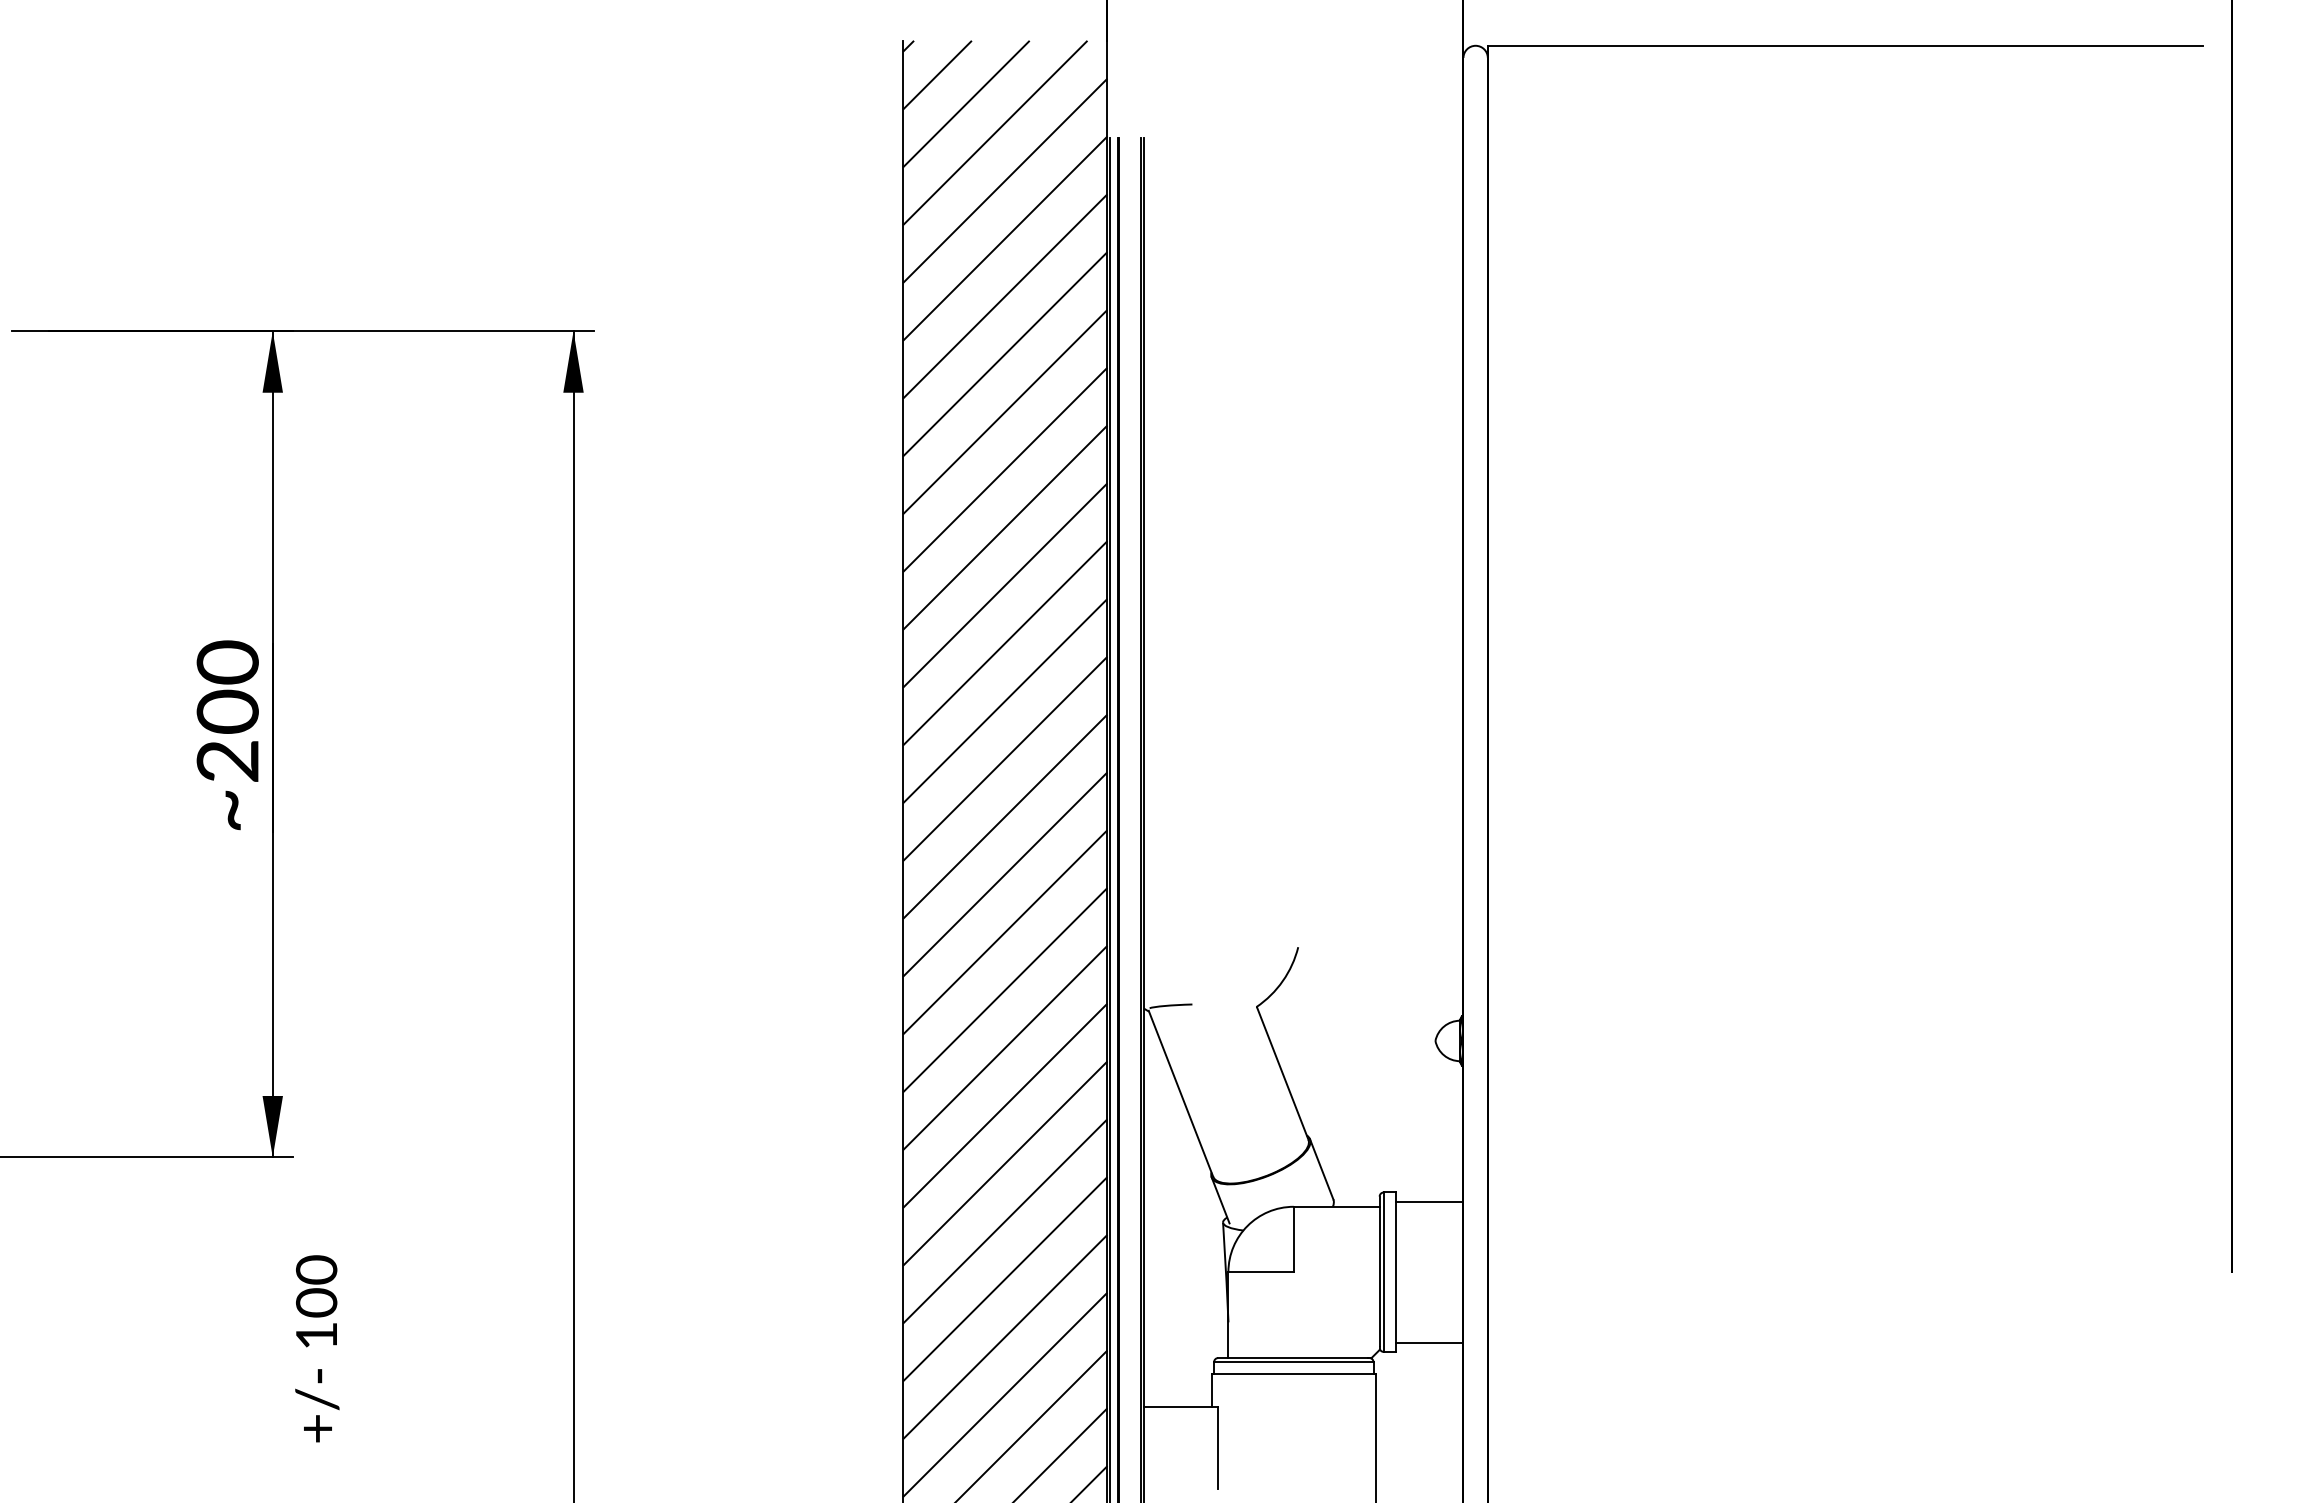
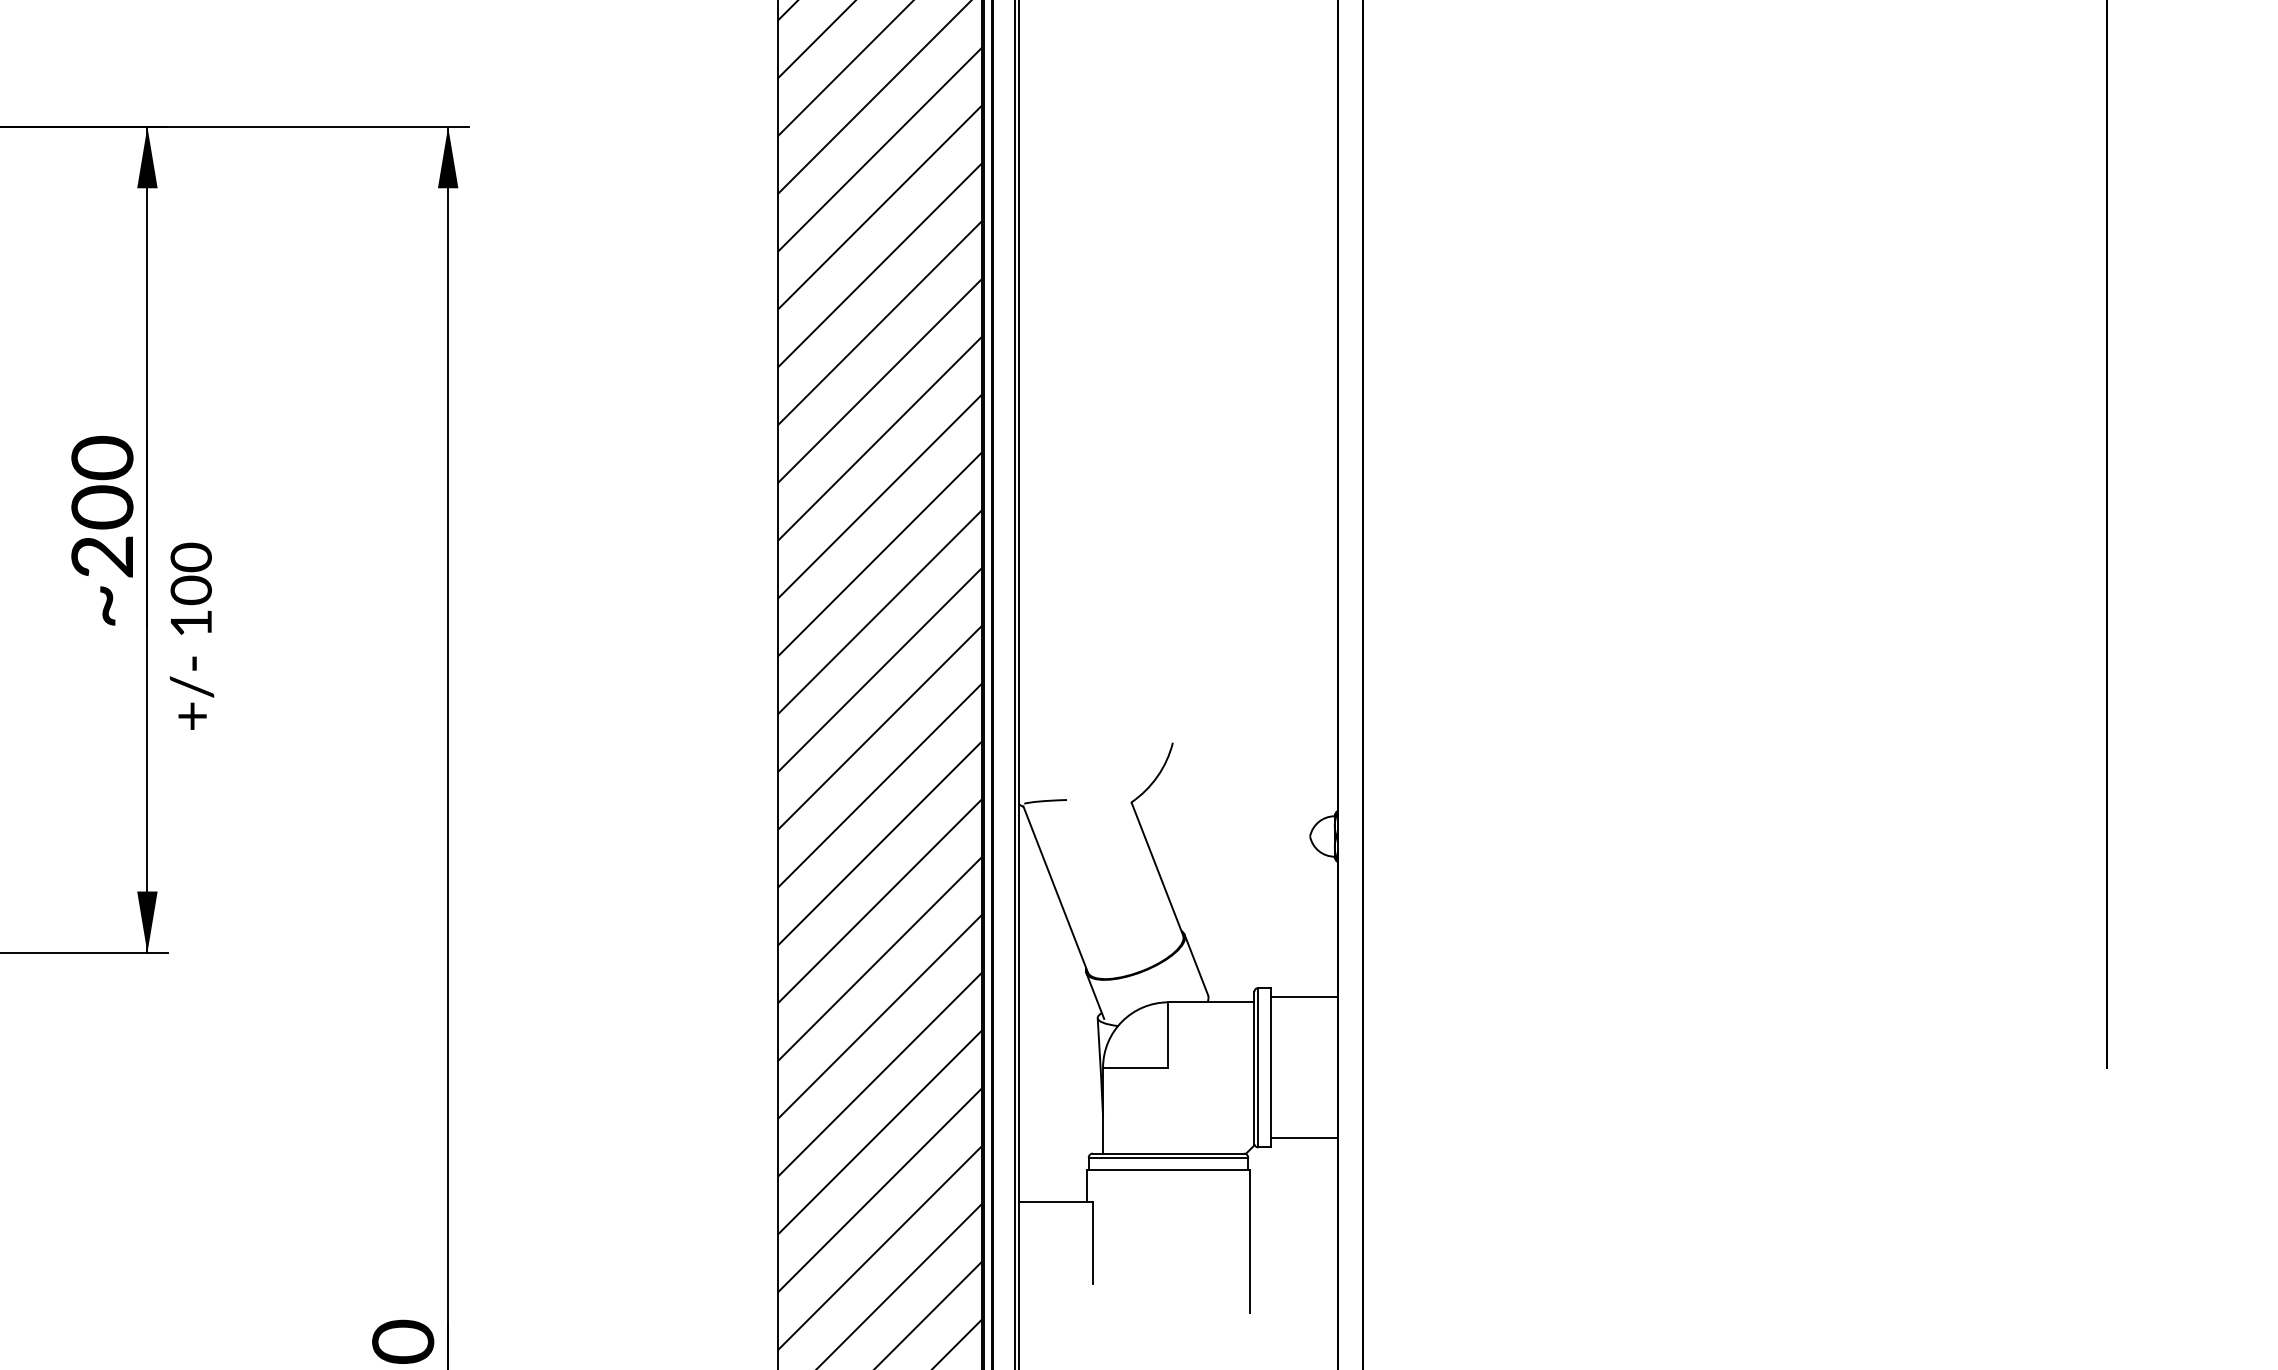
text: (317, 1348) -> (192, 636), moved

